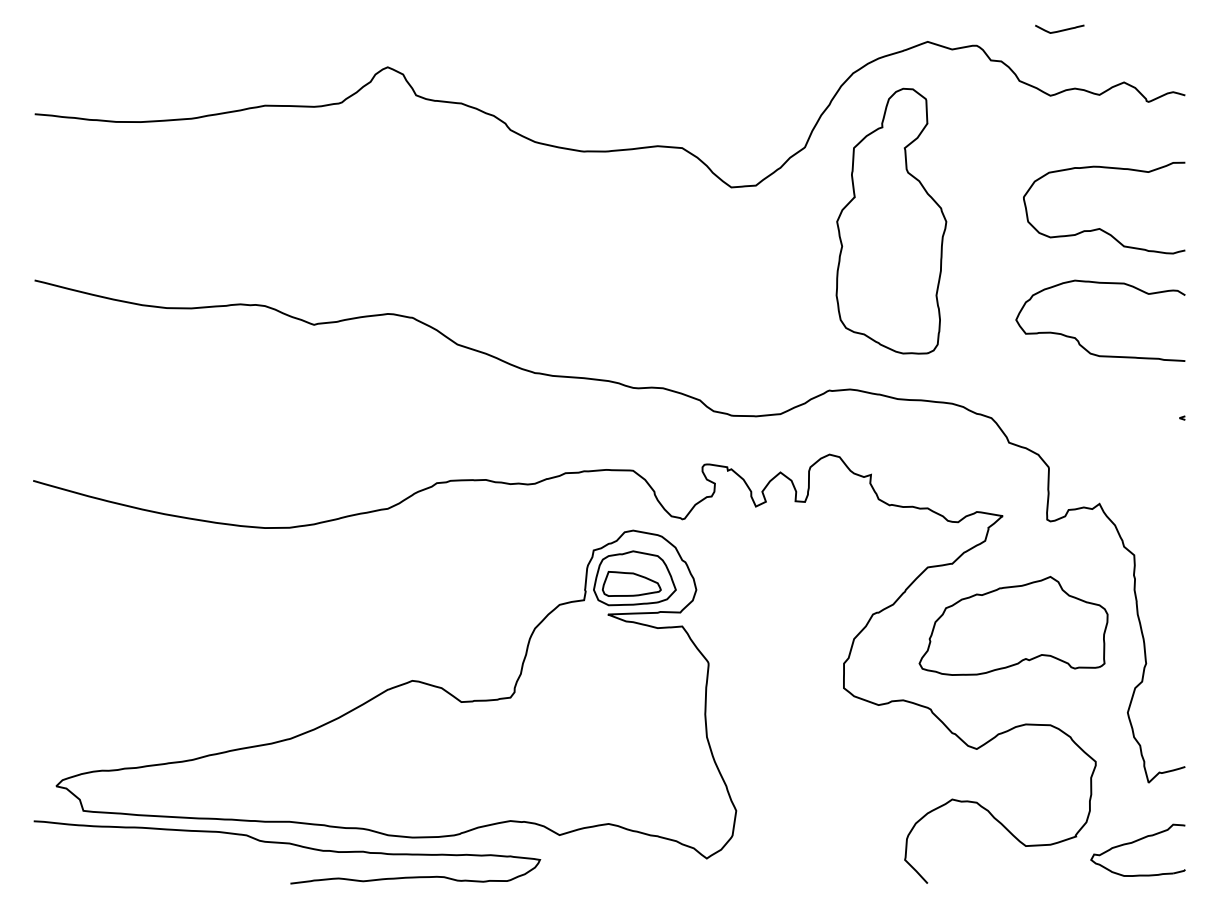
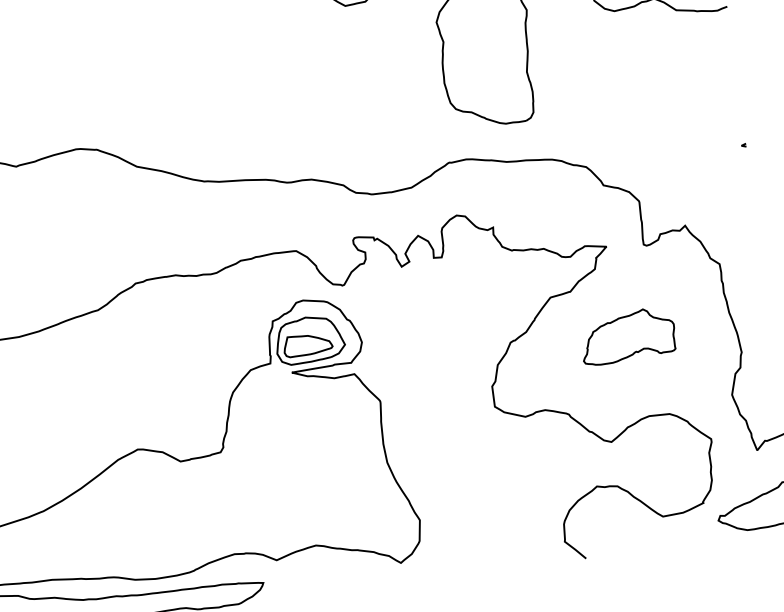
curve: (1079, 341) -> (650, 93), removed
part: (1013, 625) -> (627, 335), size x0.6

